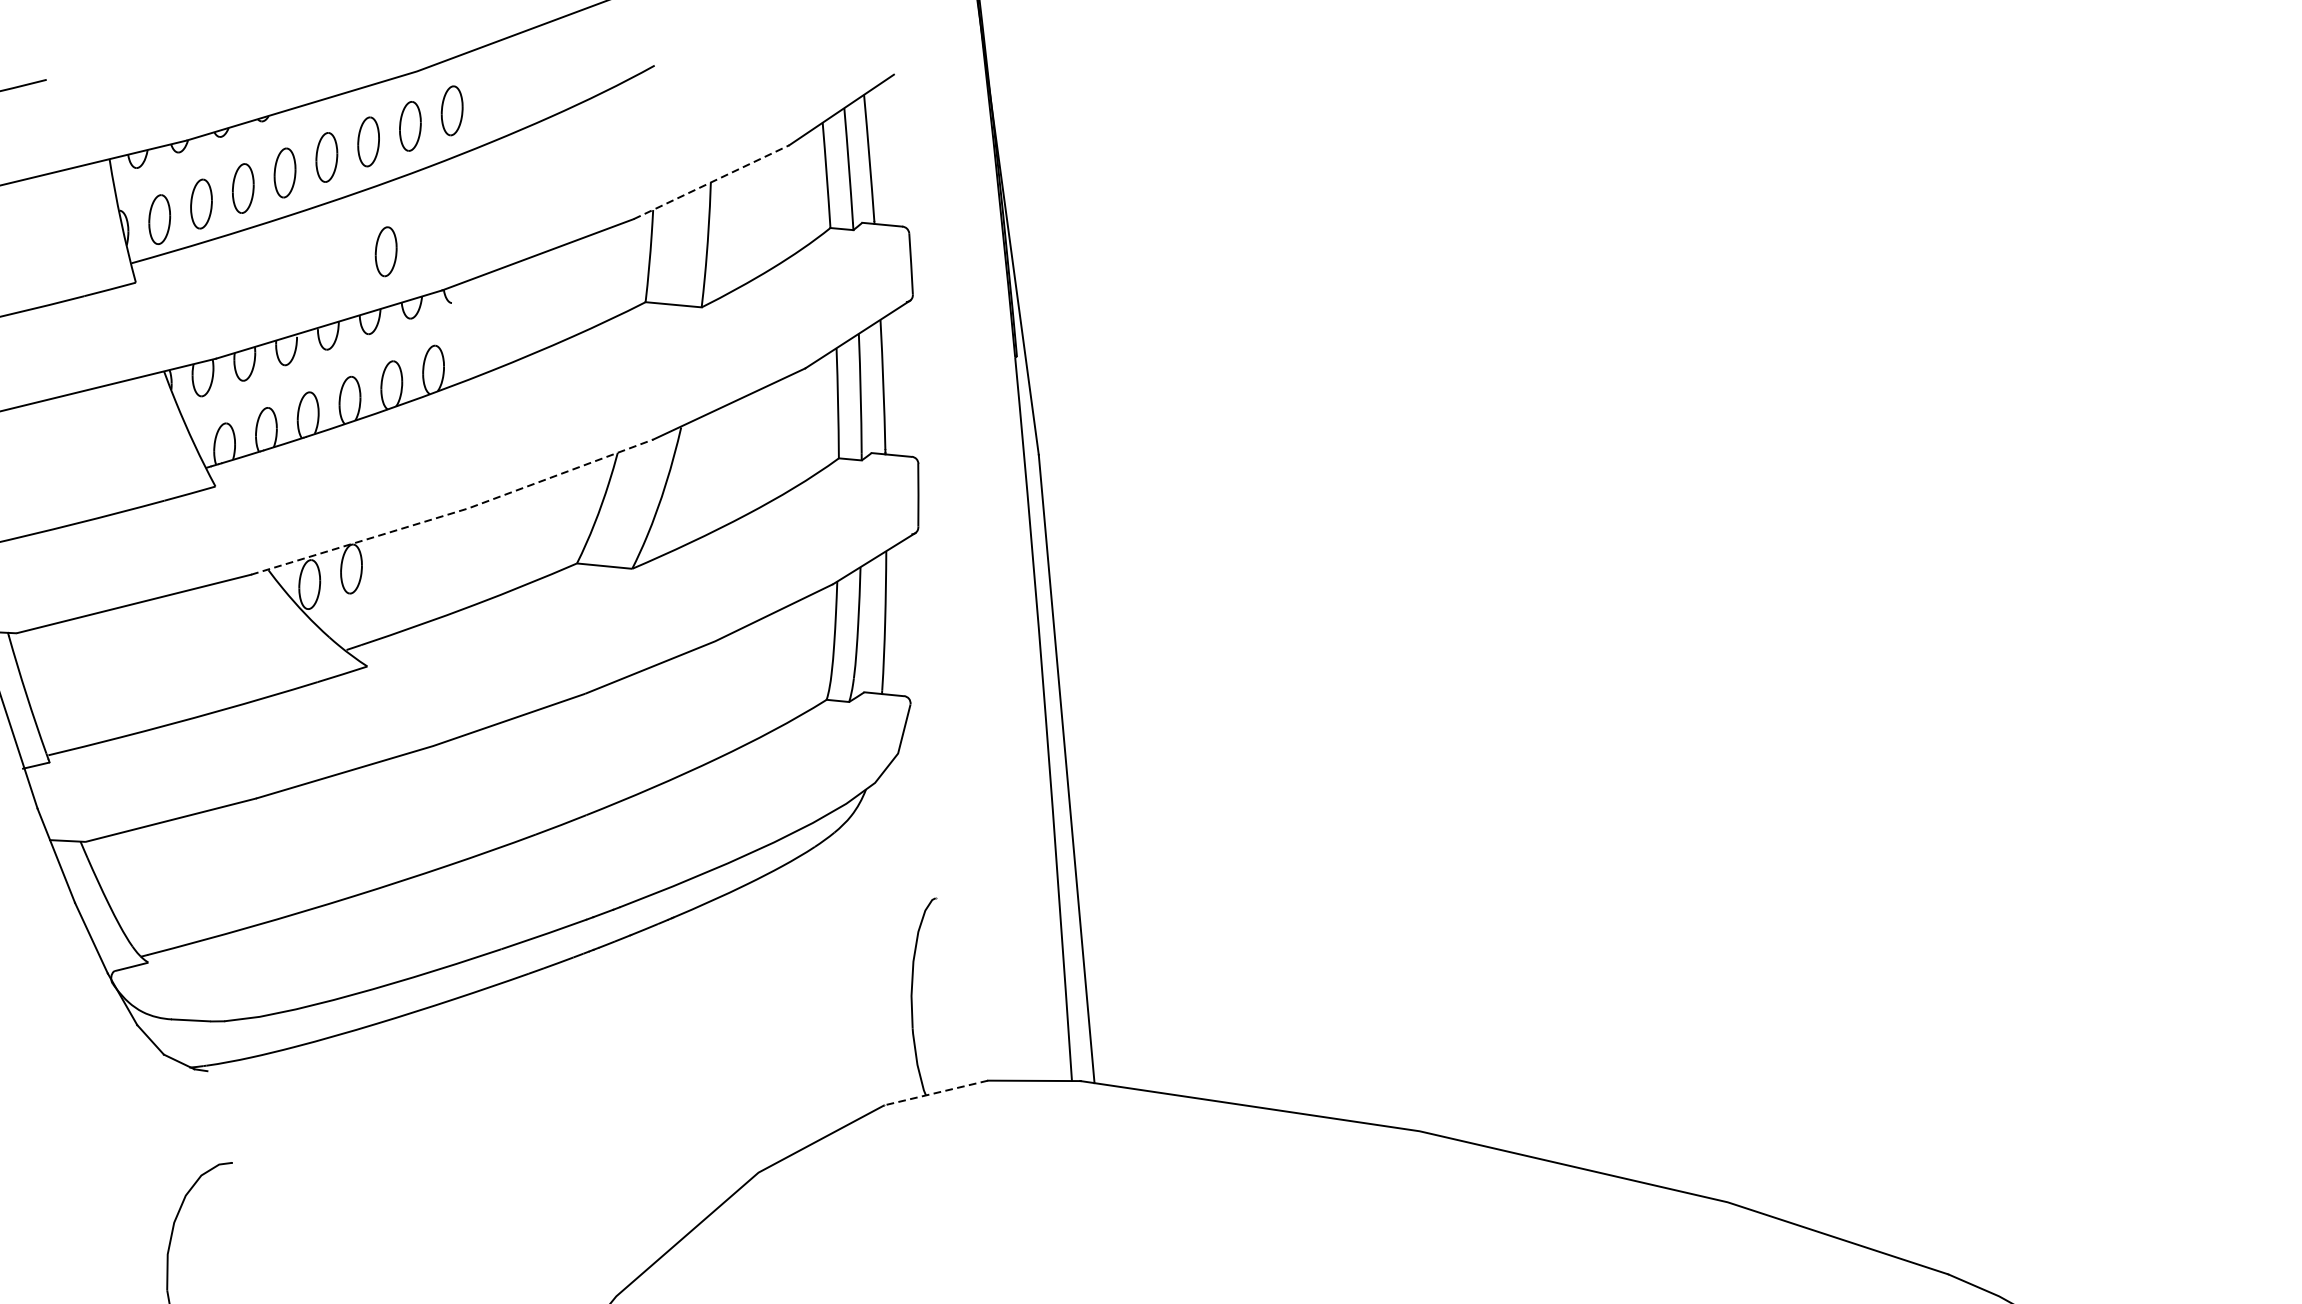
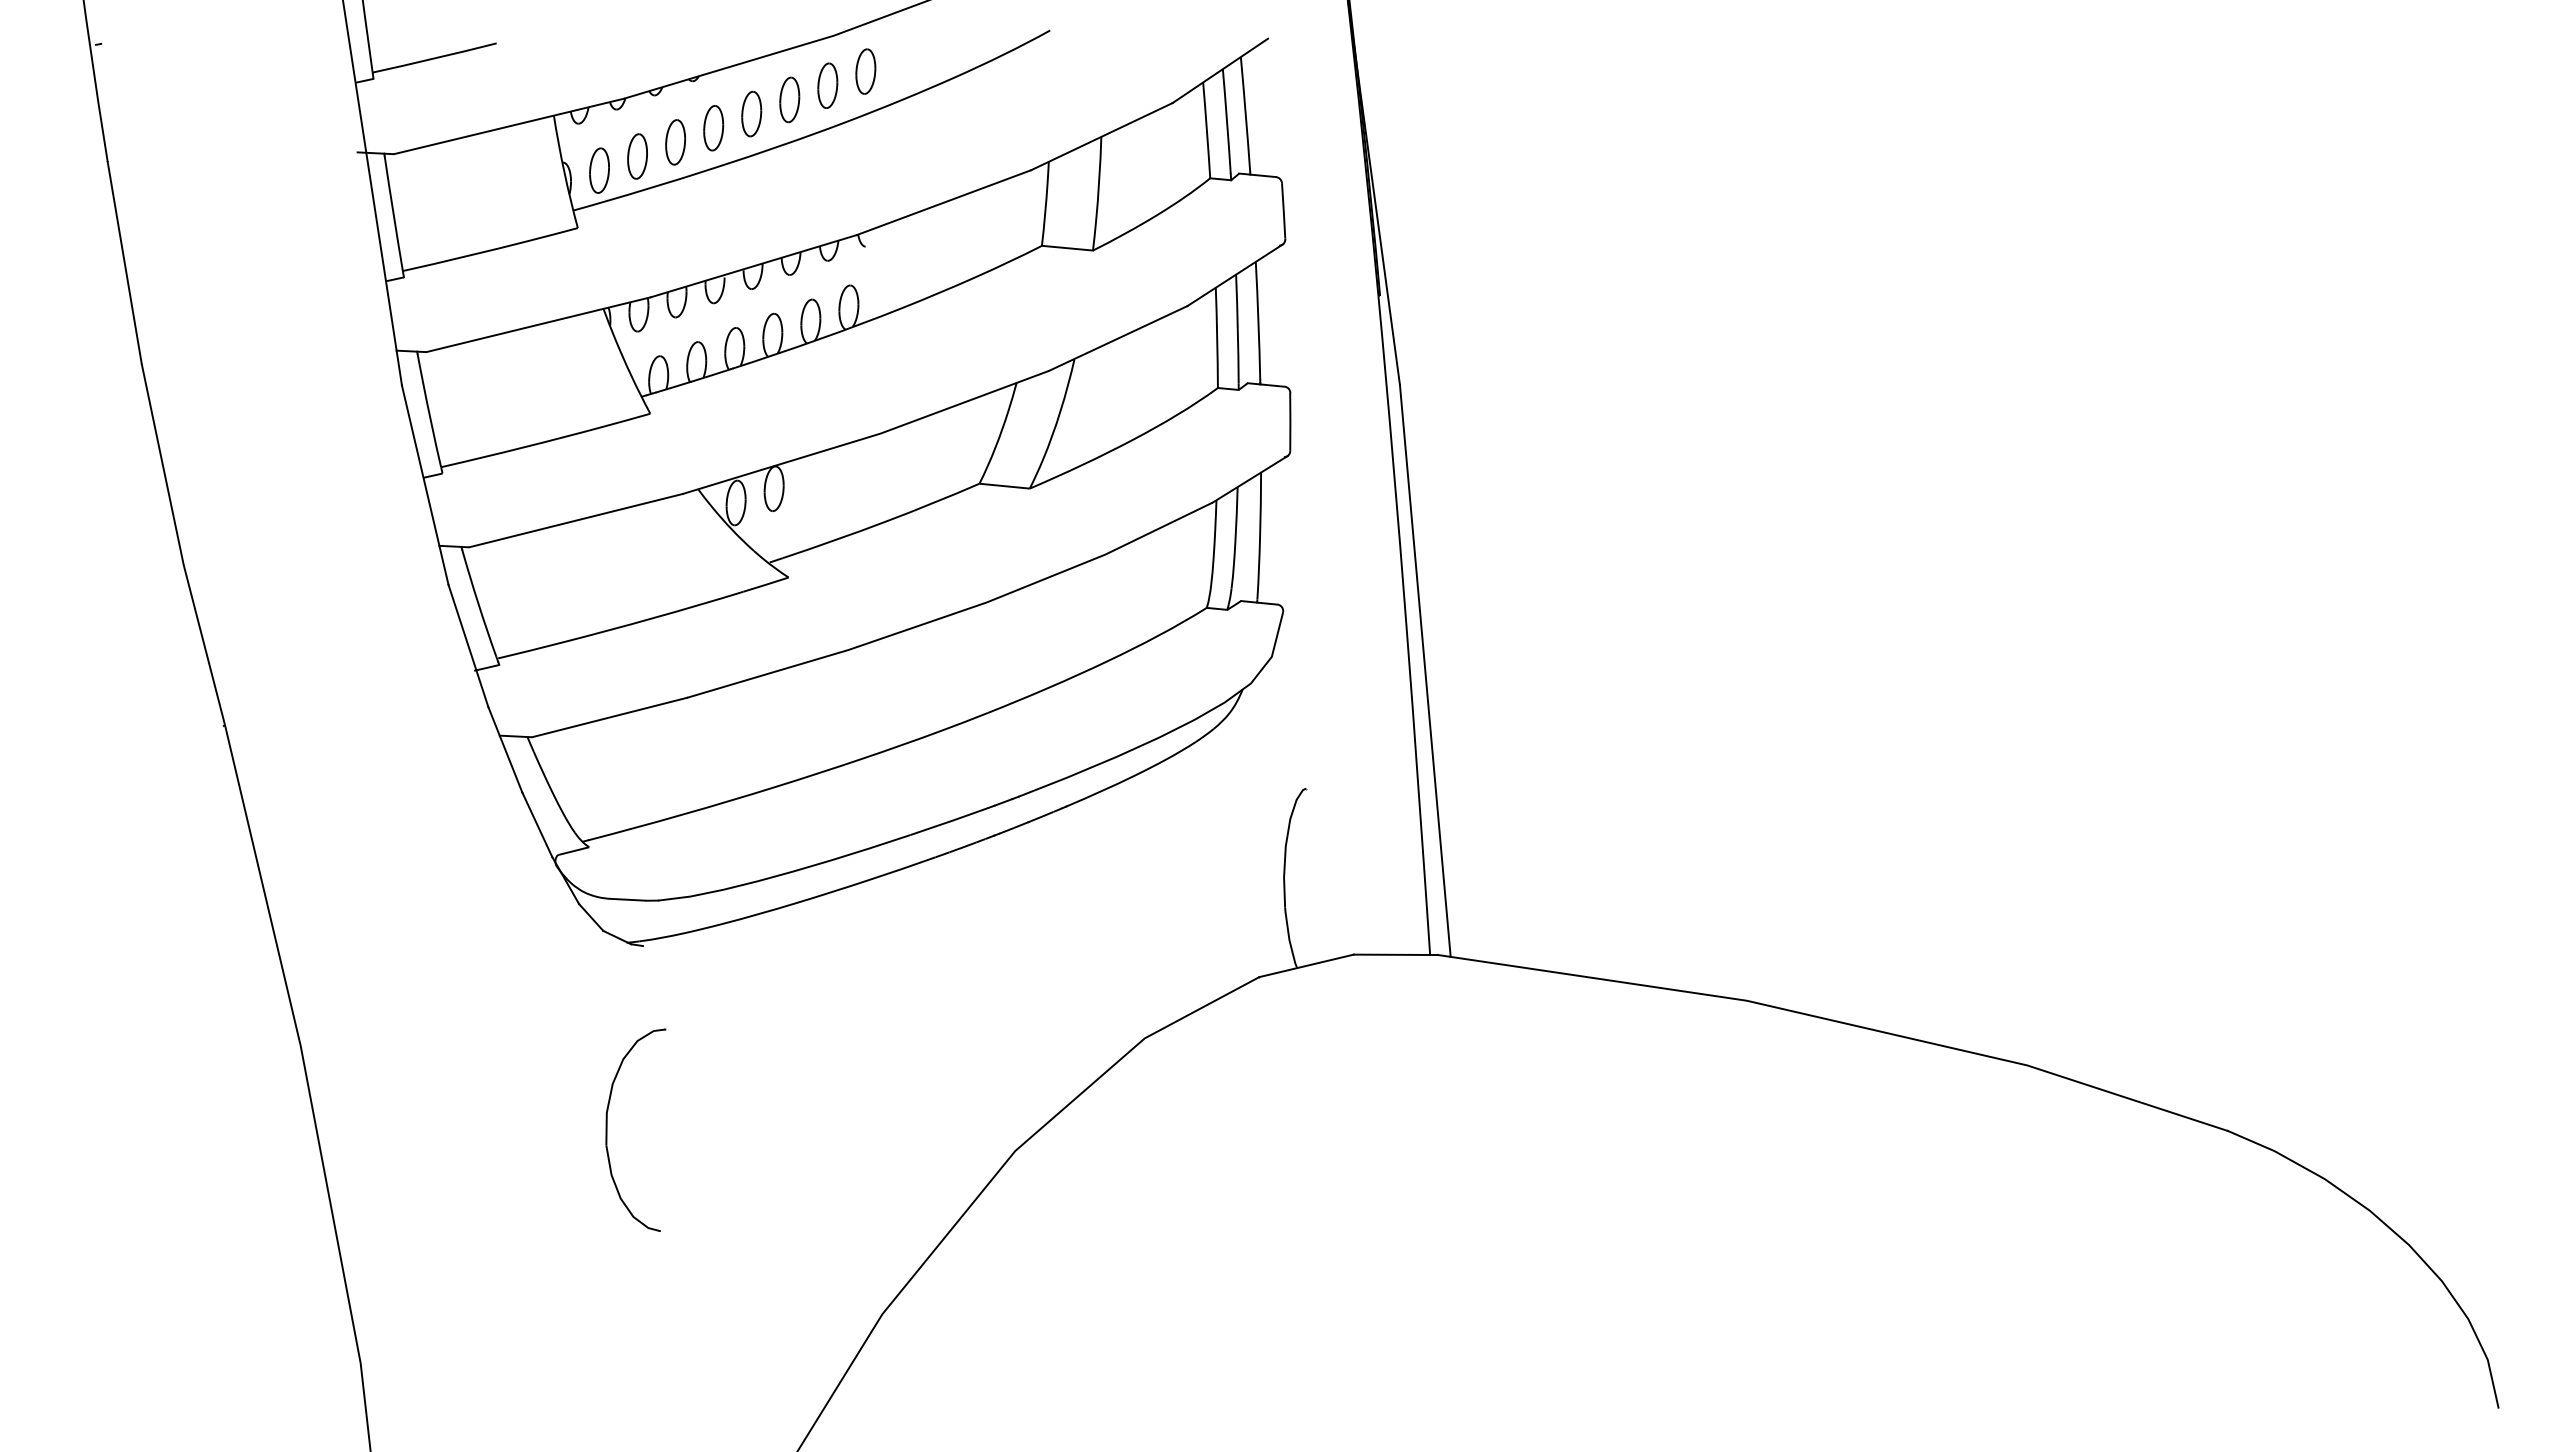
line: (712, 182) -> (1102, 136), dashed -> solid
part: (385, 251) -> (805, 199), removed
line: (454, 512) -> (867, 437), dashed -> solid
line: (936, 1092) -> (1306, 965), dashed -> solid

